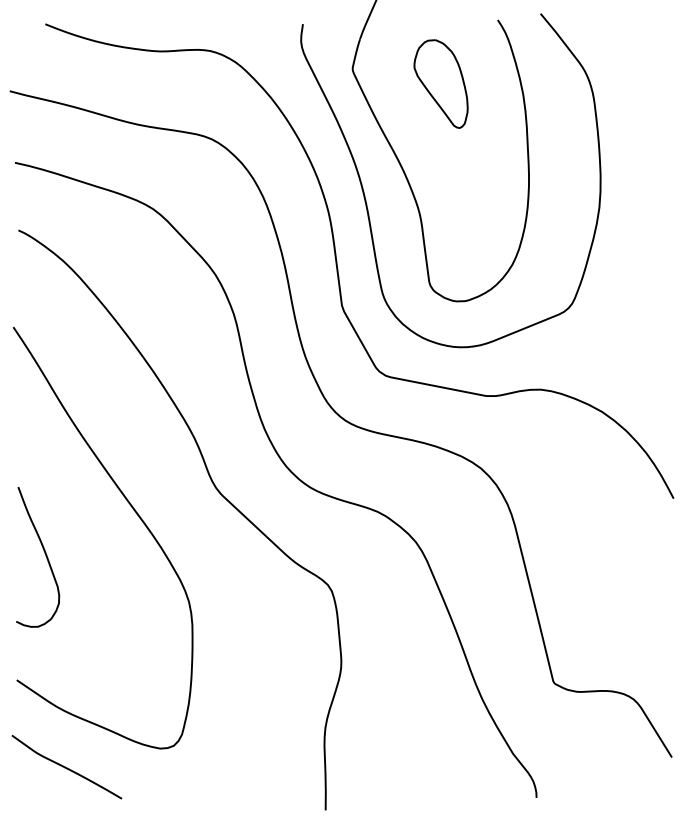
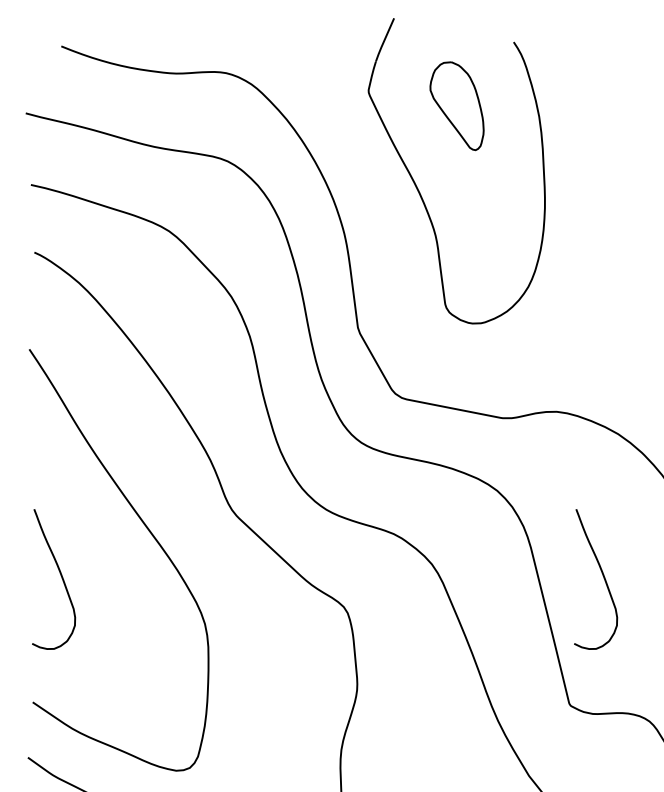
curve: (366, 199) -> (382, 221), removed
curve: (587, 556) -> (603, 578), added

